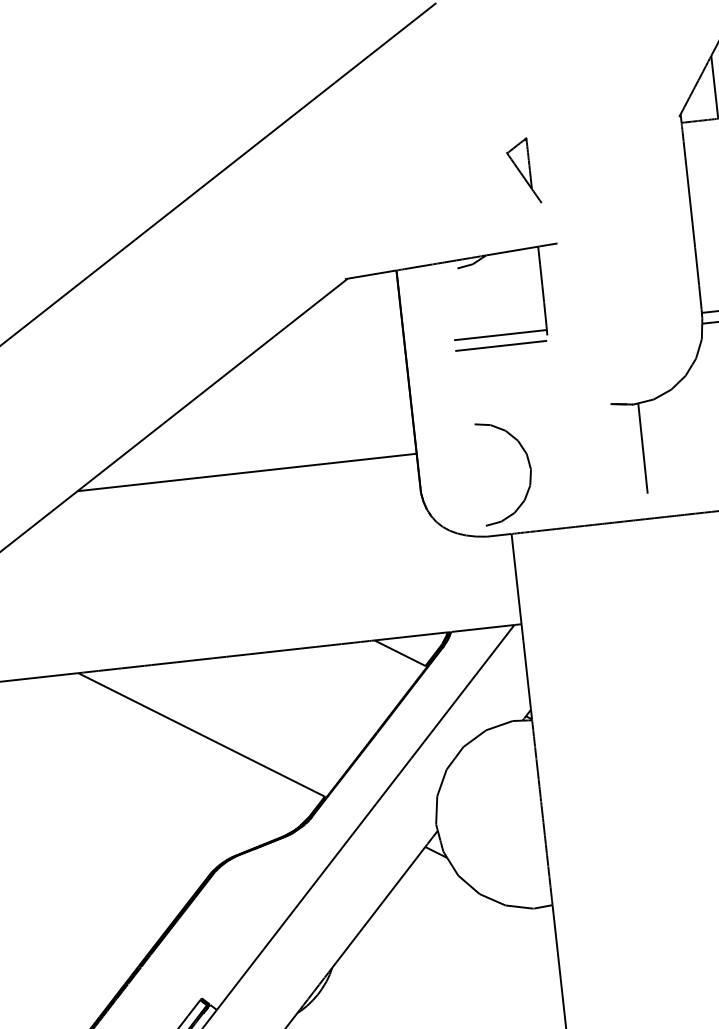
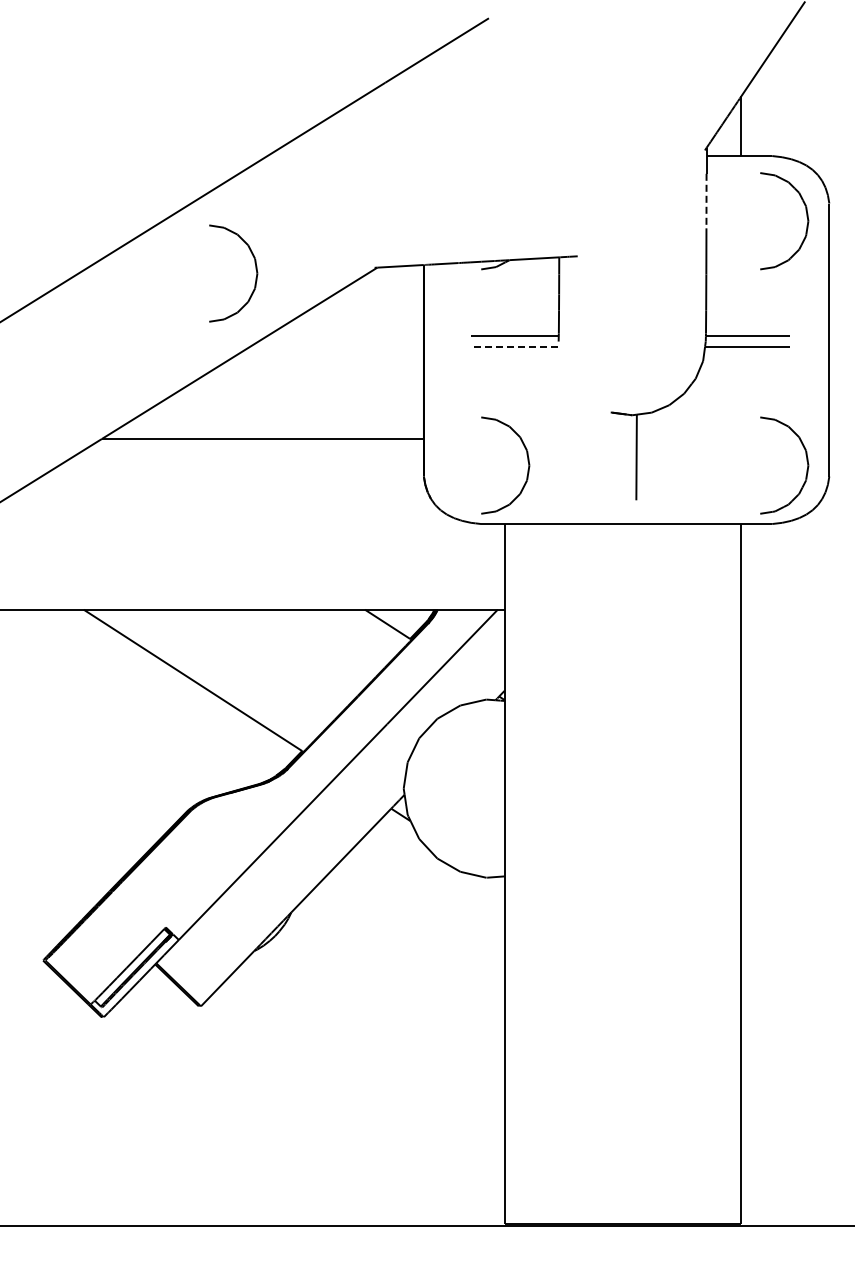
part: (522, 170) -> (552, 184), removed
line: (686, 170) -> (706, 201), solid -> dashed
part: (219, 294) -> (255, 269), added
line: (501, 345) -> (514, 346), solid -> dashed

